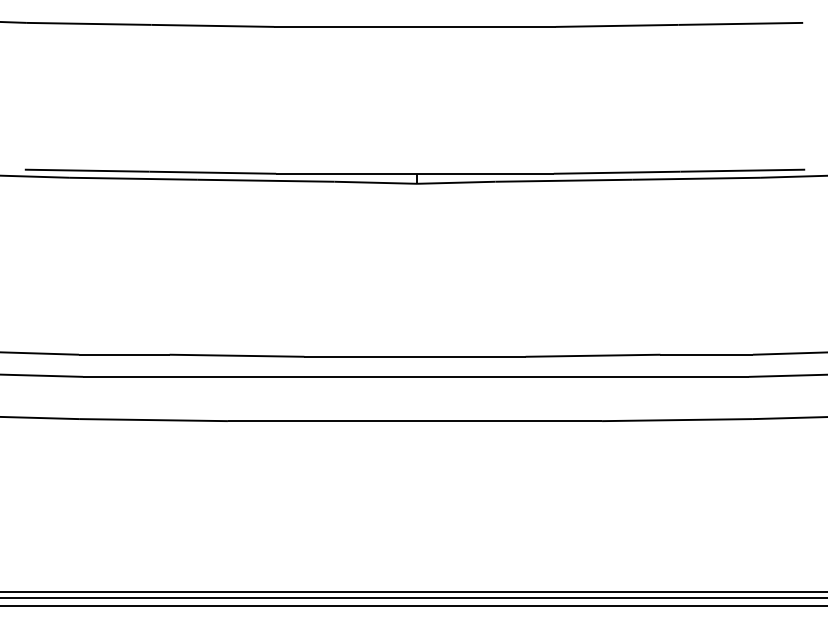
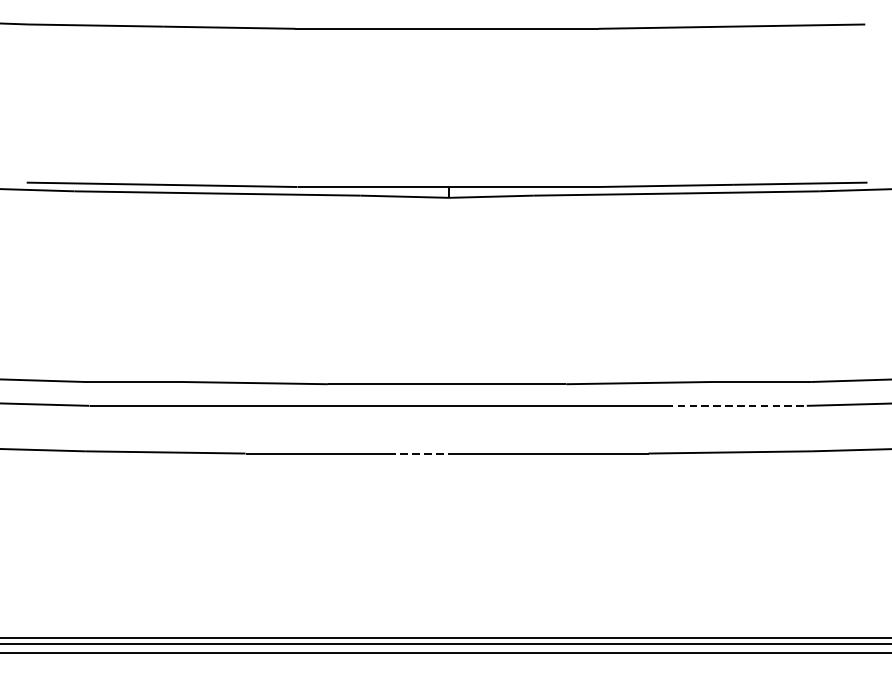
line: (683, 376) -> (736, 405), solid -> dashed
line: (389, 421) -> (419, 453), solid -> dashed

